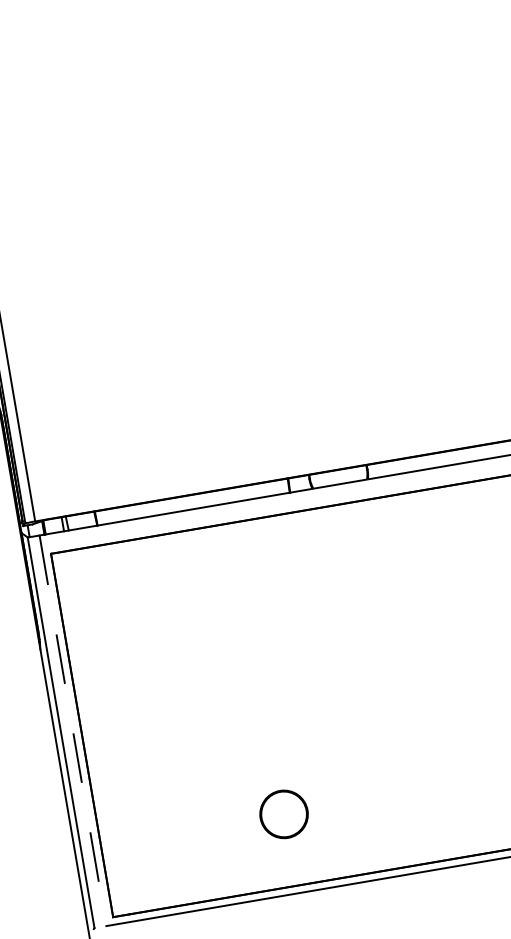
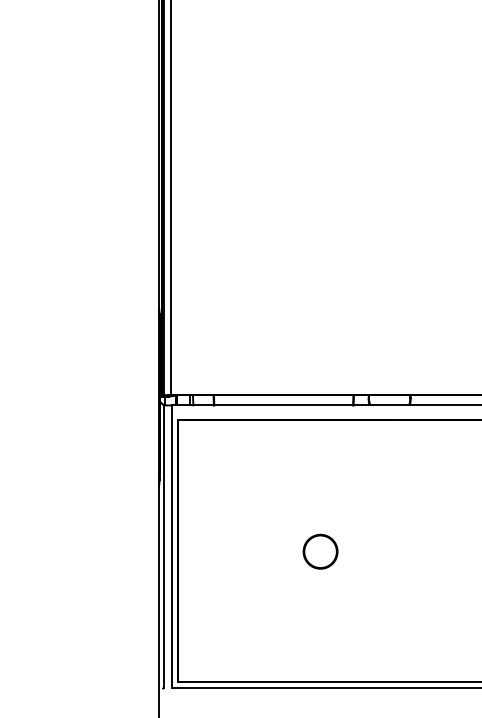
line: (73, 731) -> (172, 547), dashed -> solid
part: (283, 814) -> (320, 551), moved

